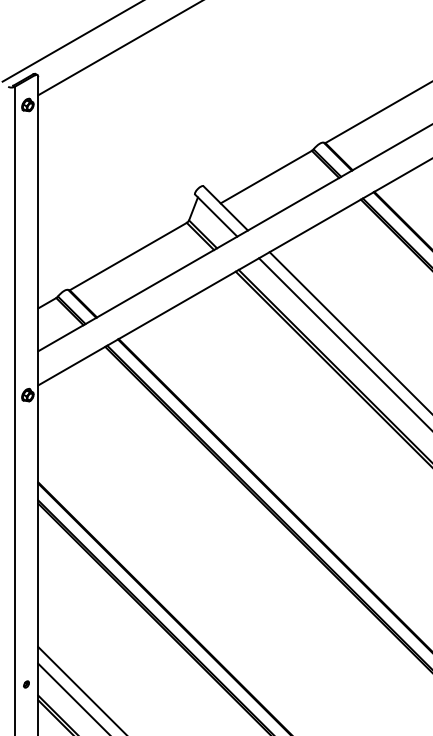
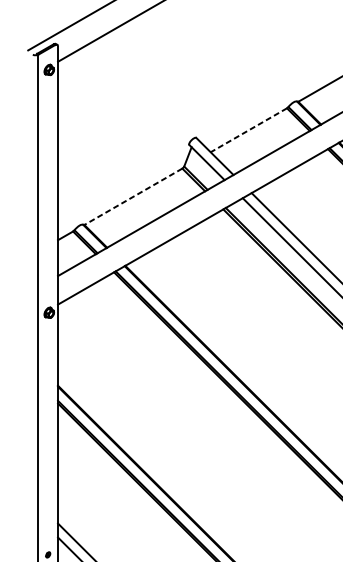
line: (266, 177) -> (249, 130), solid -> dashed
line: (128, 256) -> (133, 196), solid -> dashed

